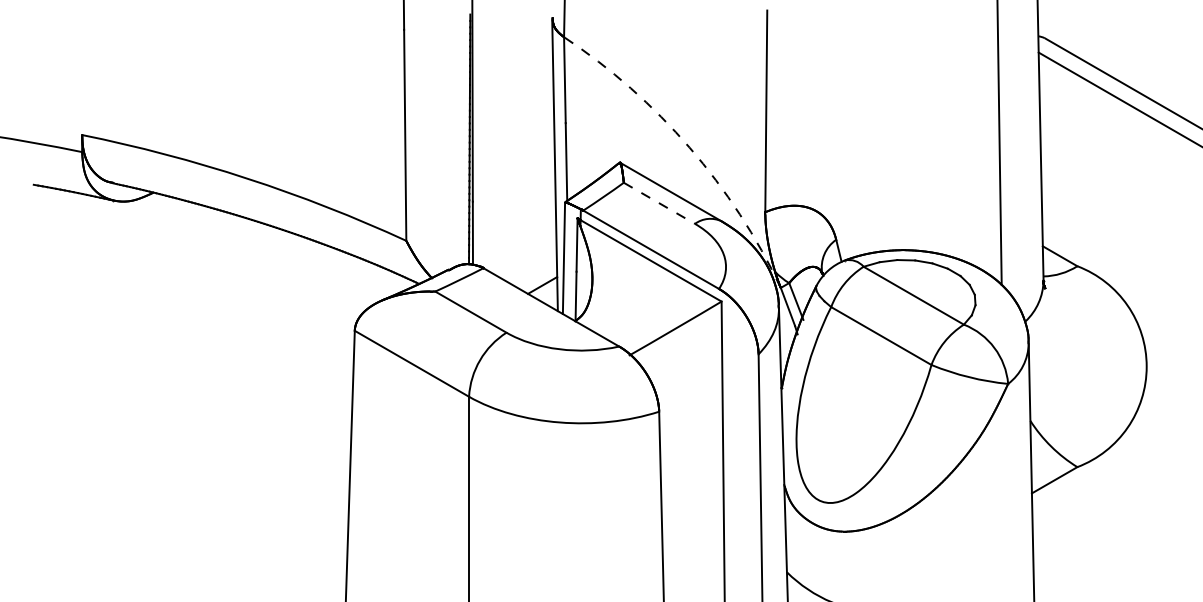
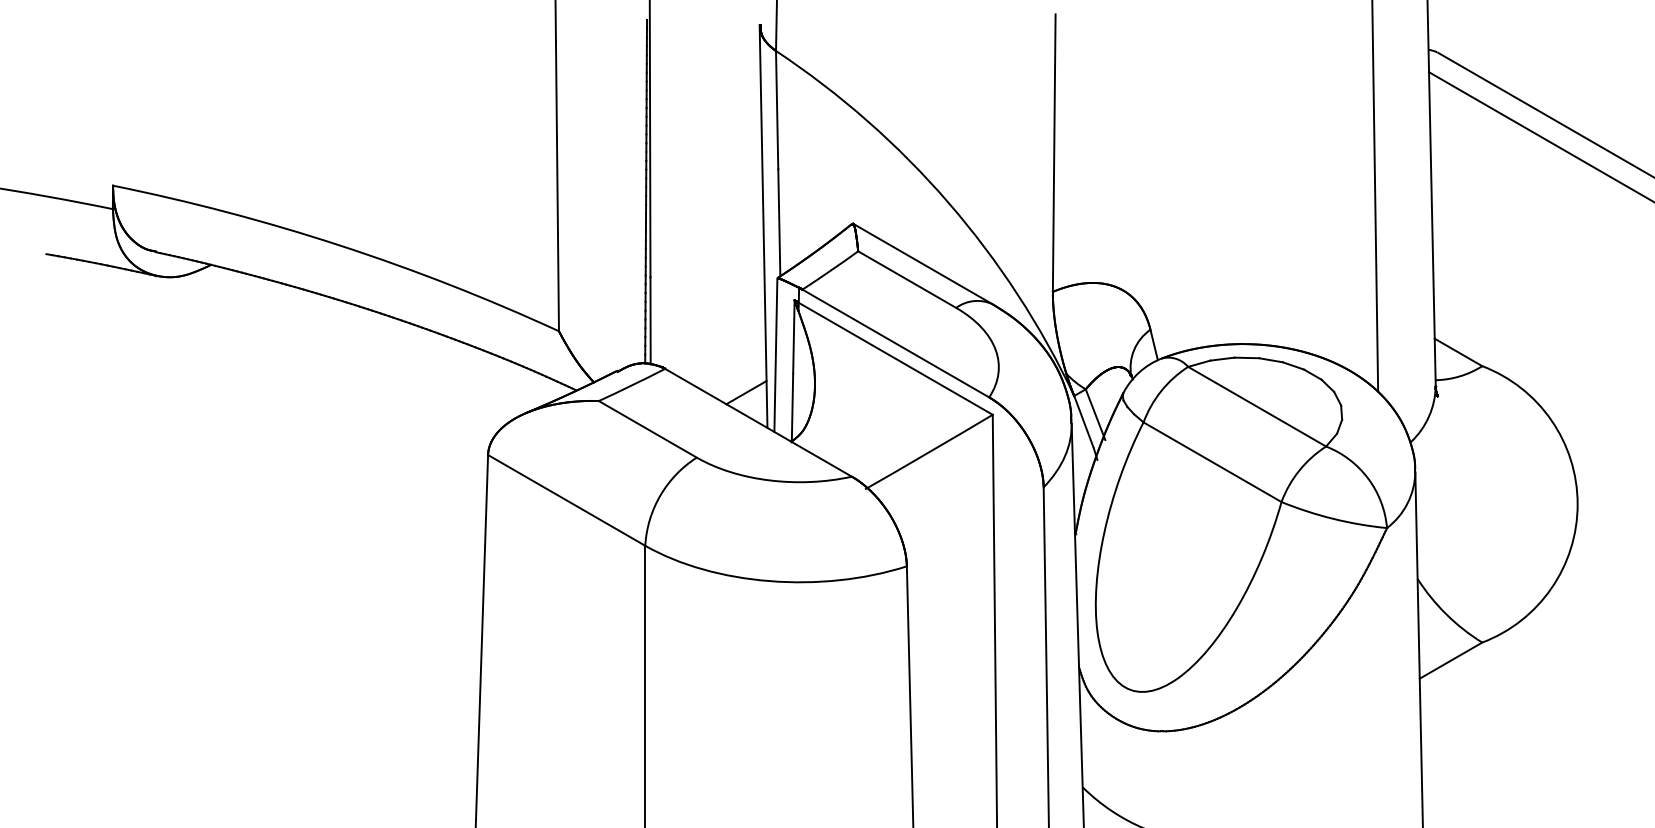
arc: (689, 148) -> (948, 203), dashed -> solid
line: (659, 203) -> (907, 279), dashed -> solid

